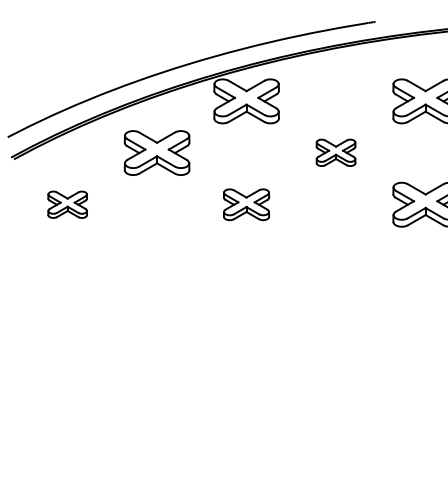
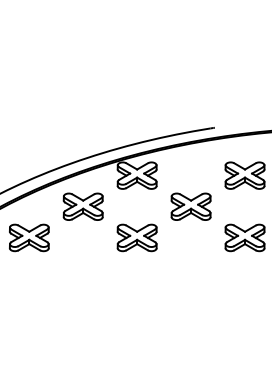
part: (335, 152) -> (190, 206), size x1.67
part: (67, 204) -> (29, 237), size x1.67
part: (245, 204) -> (136, 237), size x1.43

